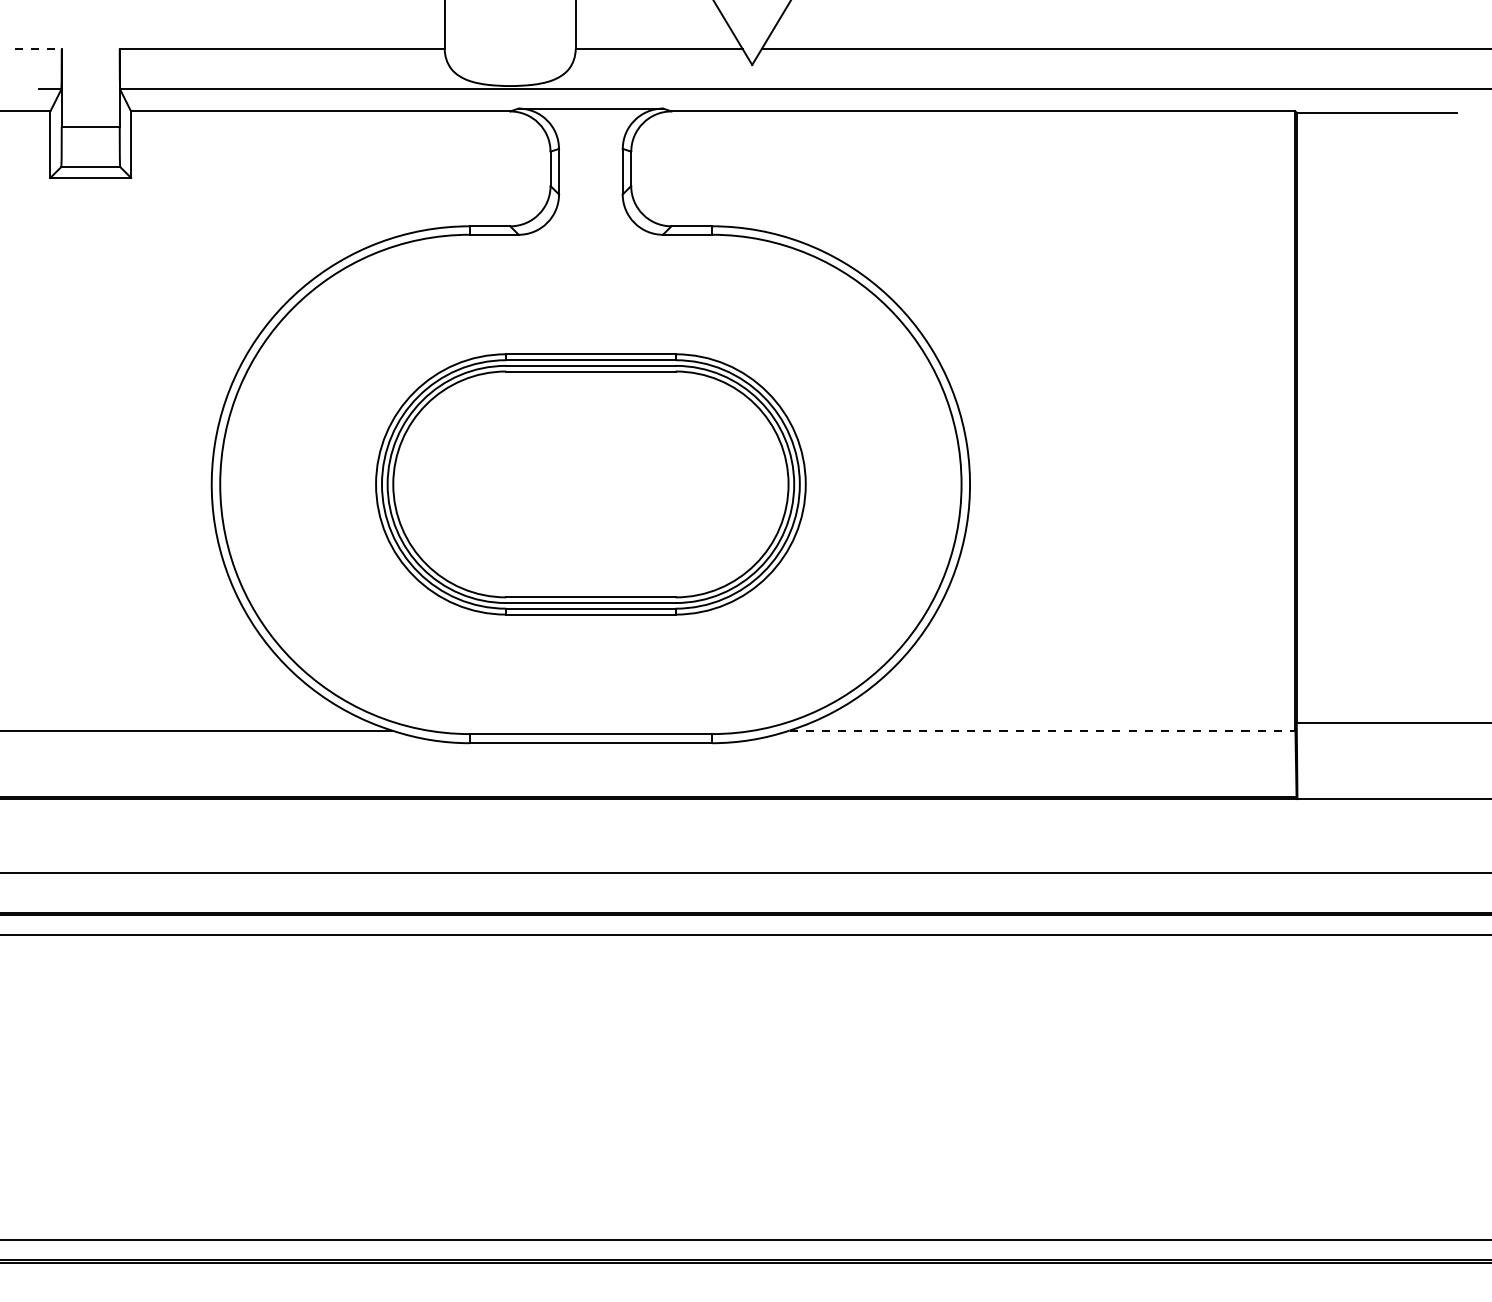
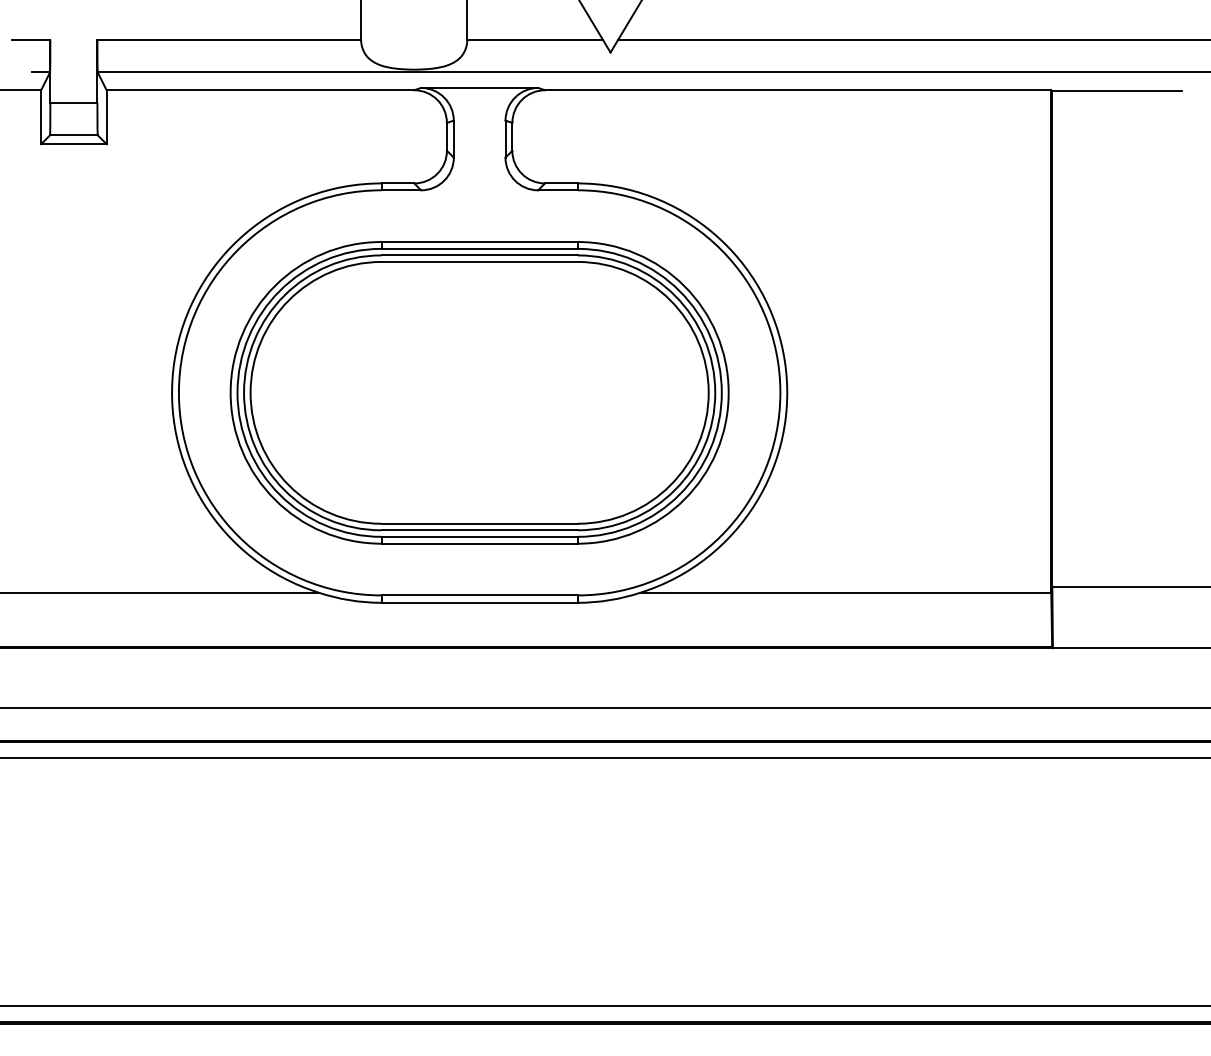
line: (38, 49) -> (31, 40), dashed -> solid
part: (590, 484) -> (479, 392), size x1.43
line: (1042, 730) -> (846, 592), dashed -> solid

